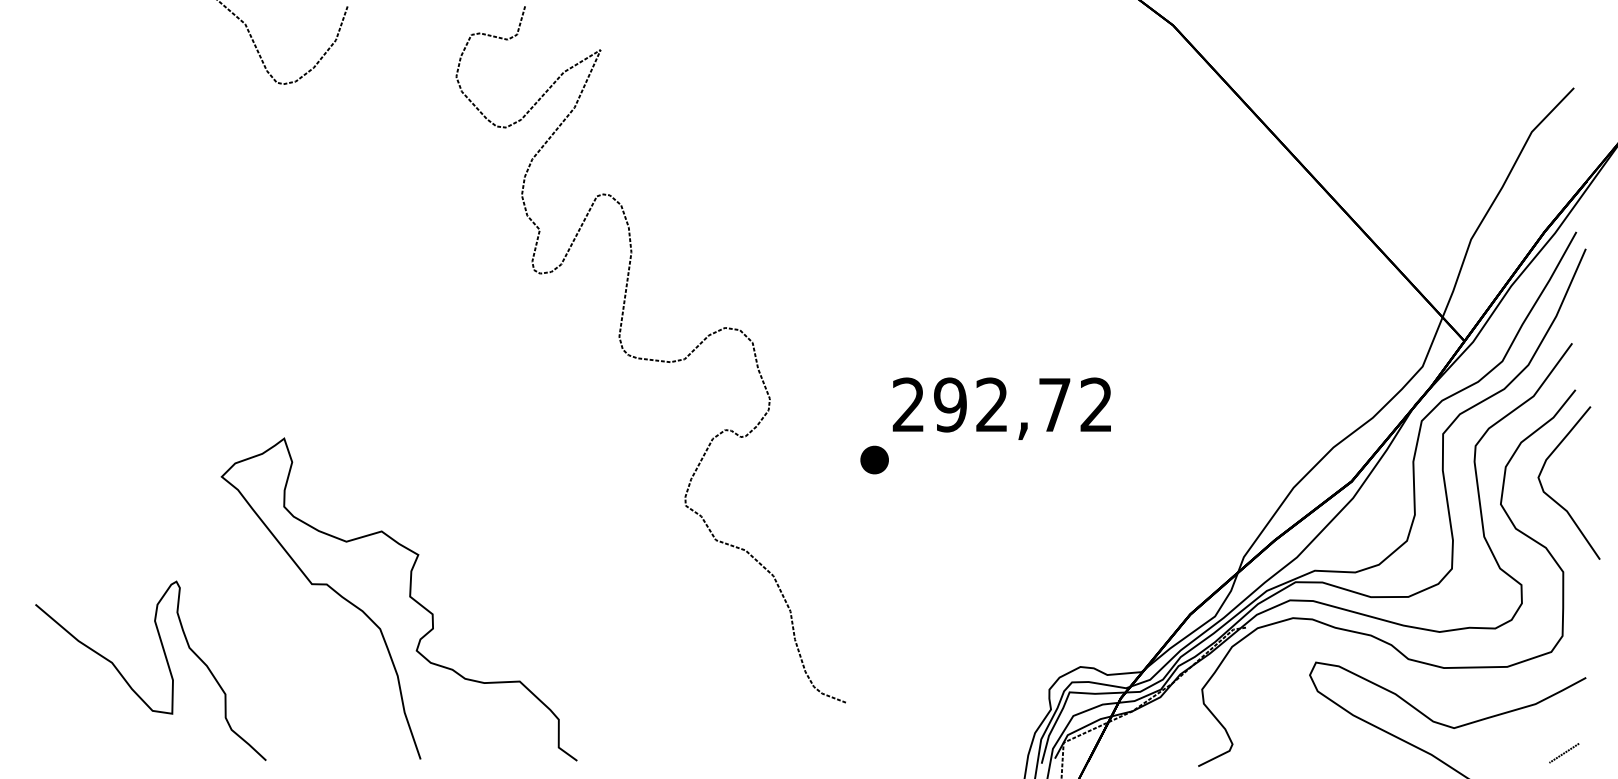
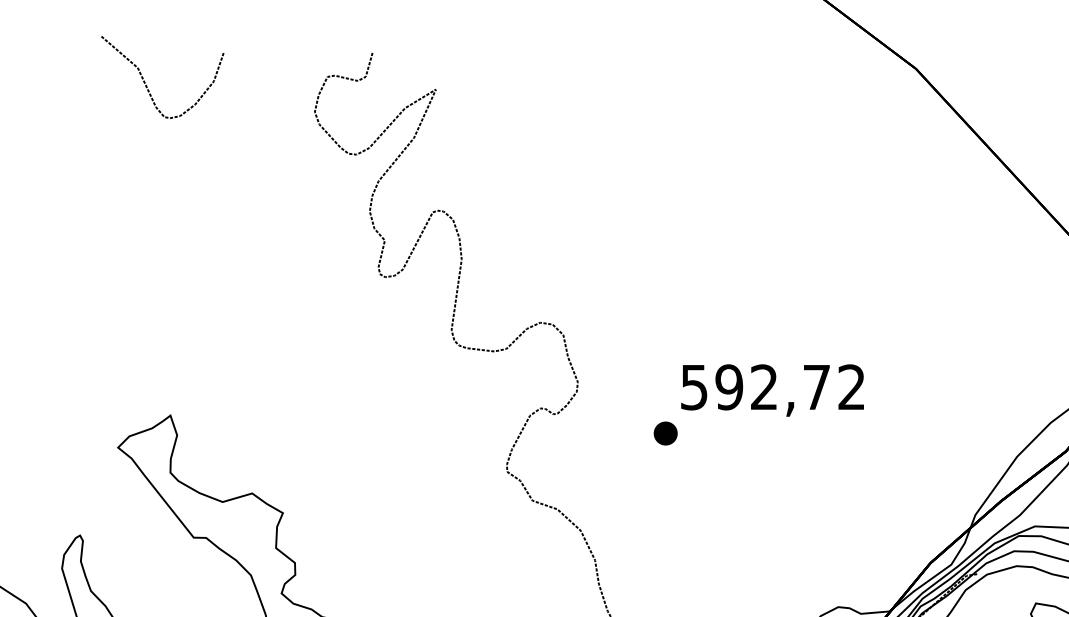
text: (907, 404) -> (693, 386), 292,72 -> 592,72

